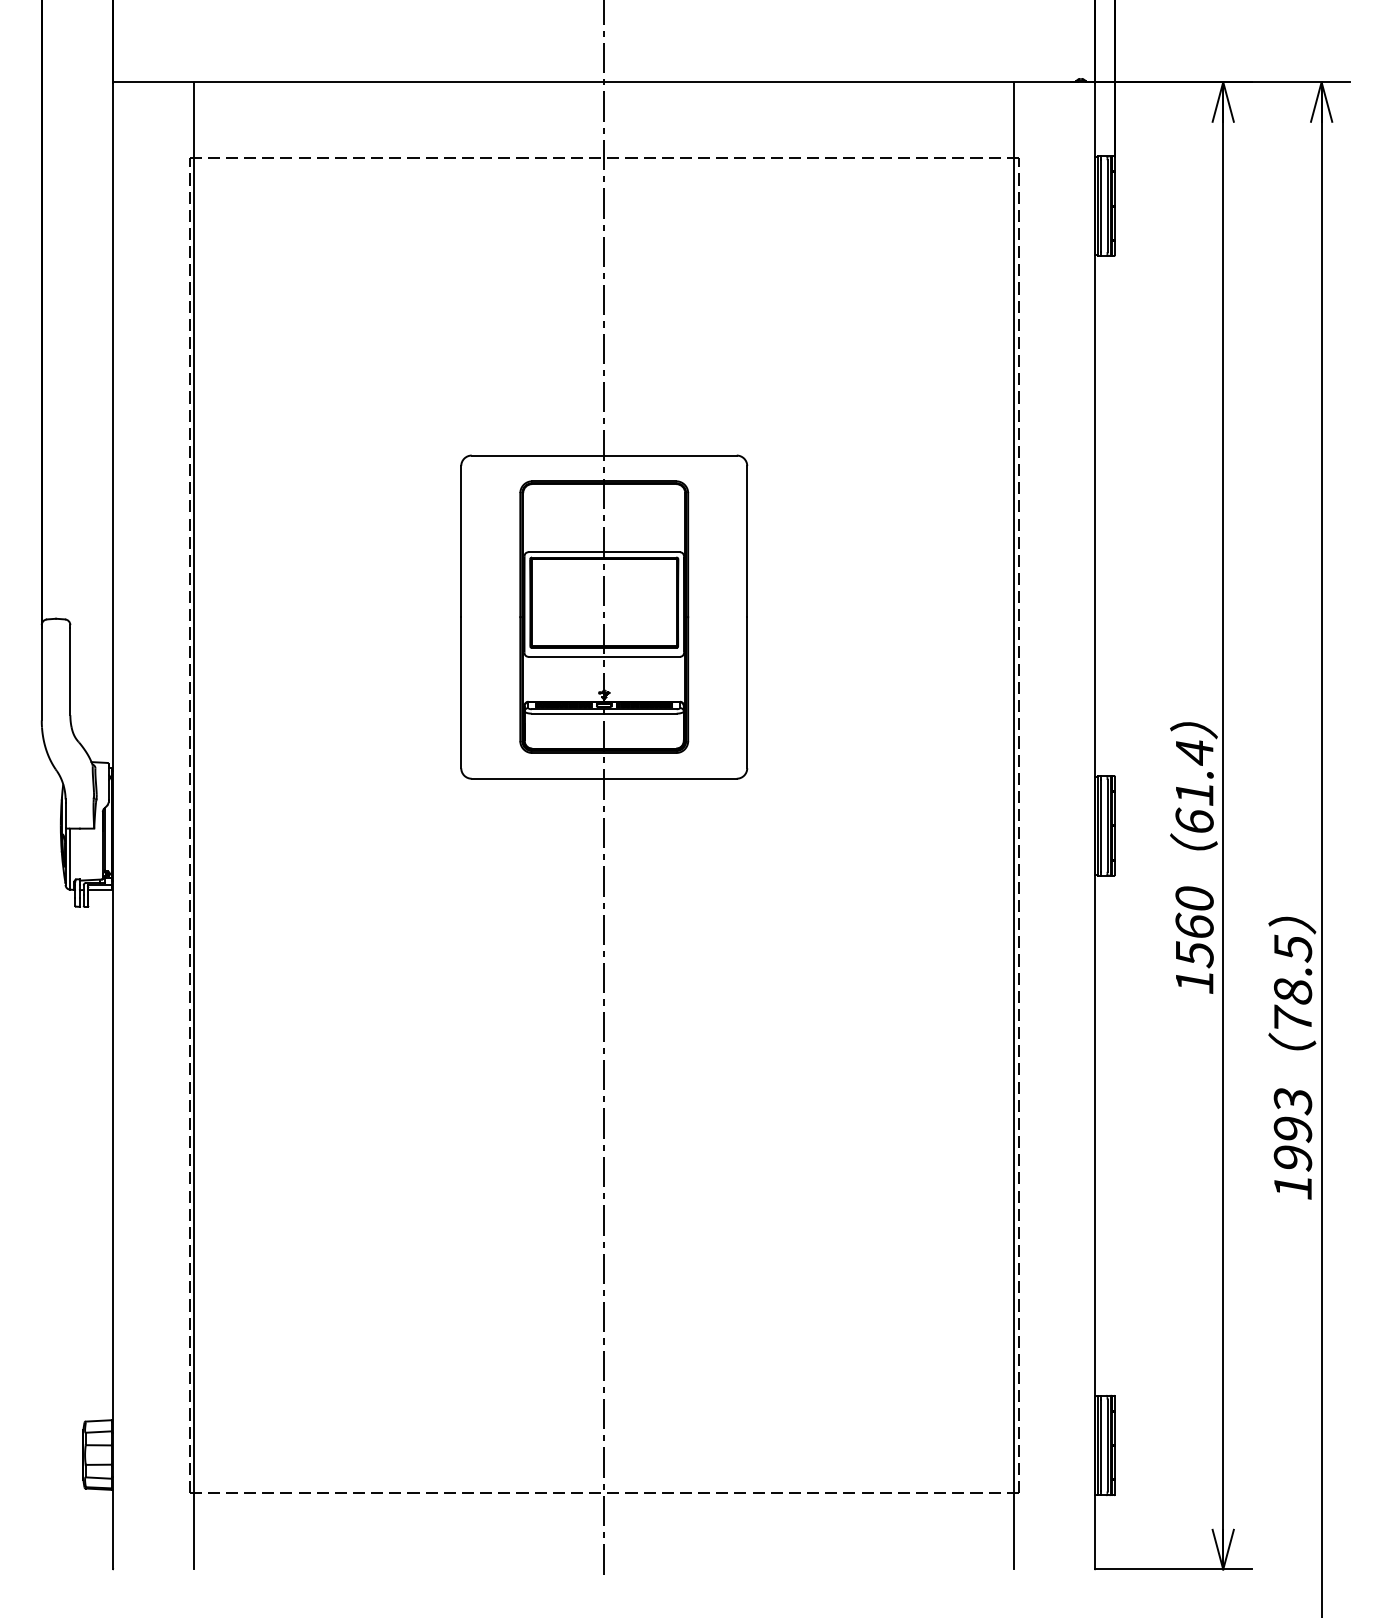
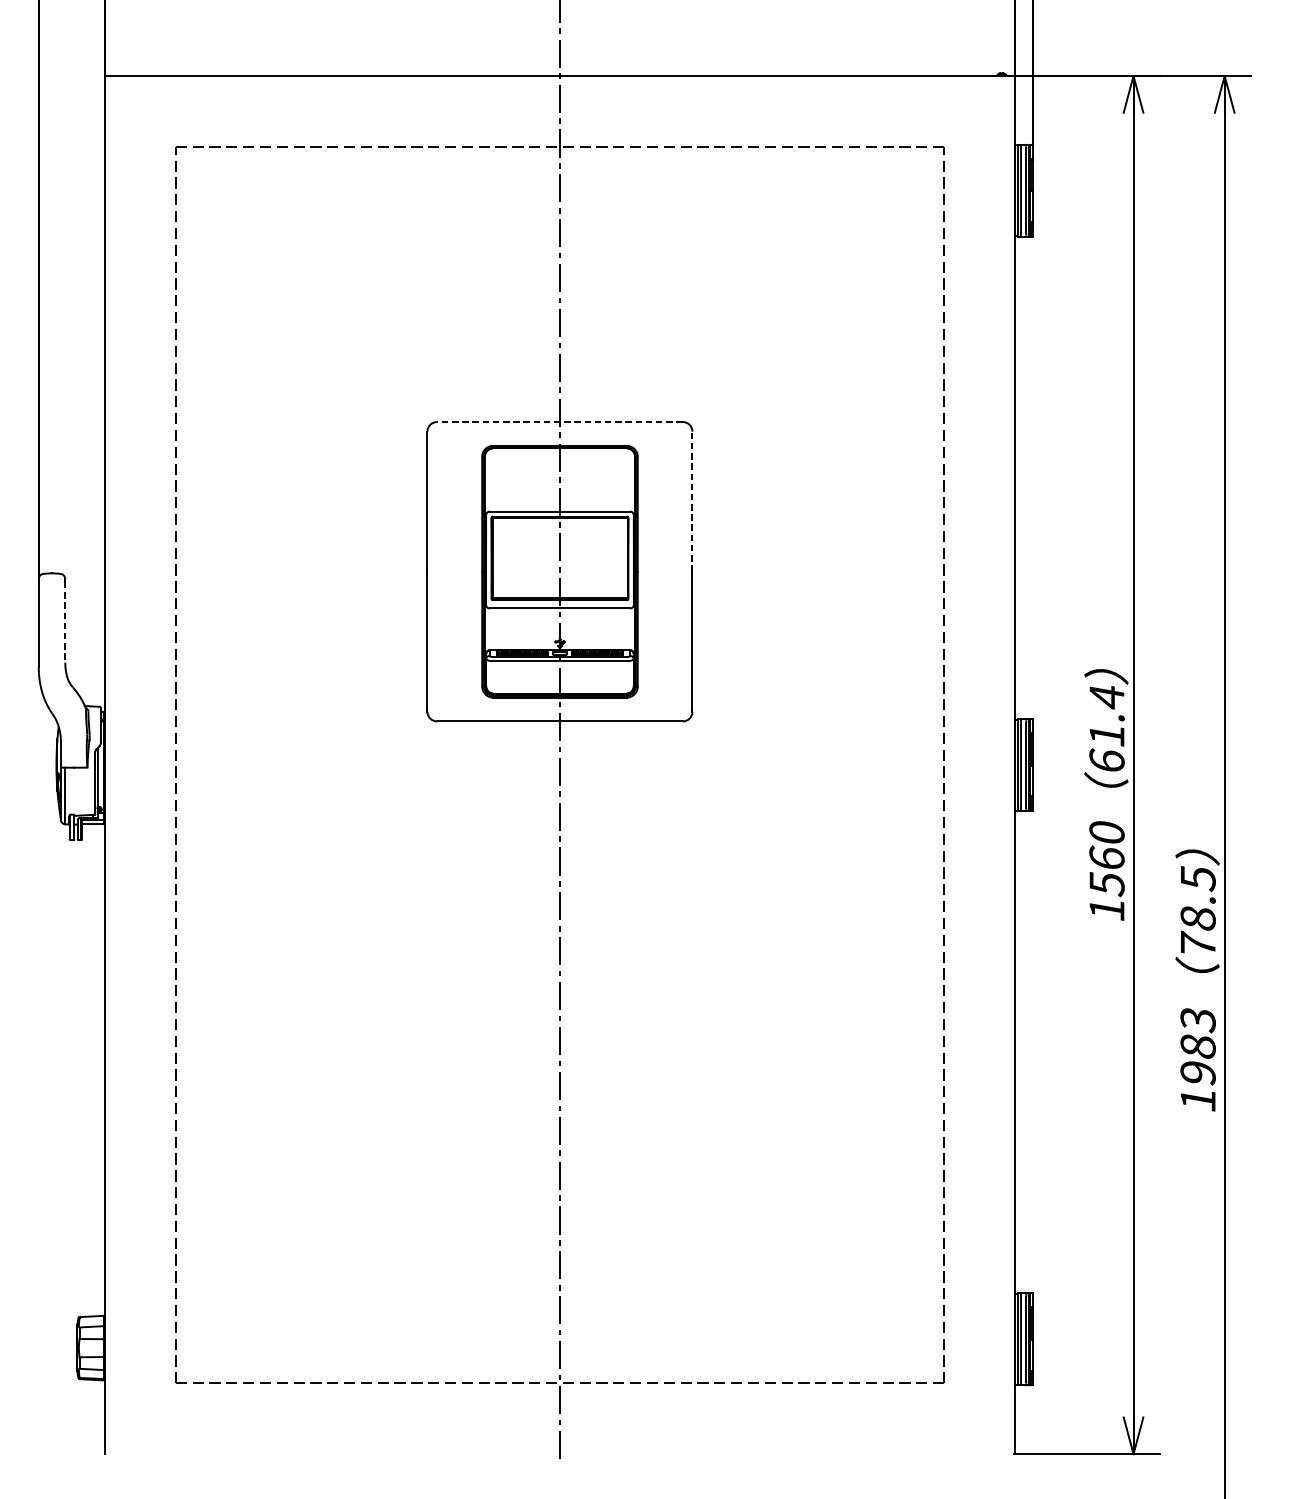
line: (604, 455) -> (560, 421), solid -> dashed
line: (747, 541) -> (692, 501), solid -> dashed
line: (70, 672) -> (65, 623), solid -> dashed
line: (194, 825) -> (180, 764), removed
line: (1014, 825) -> (940, 764), removed
text: (1292, 1129) -> (1197, 1046), 1993 -> 1983

